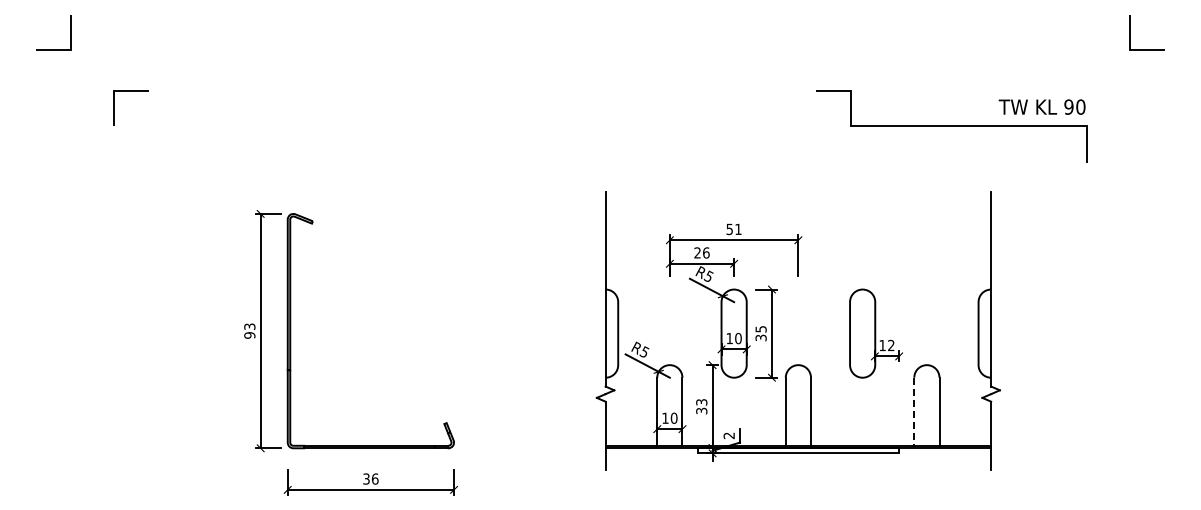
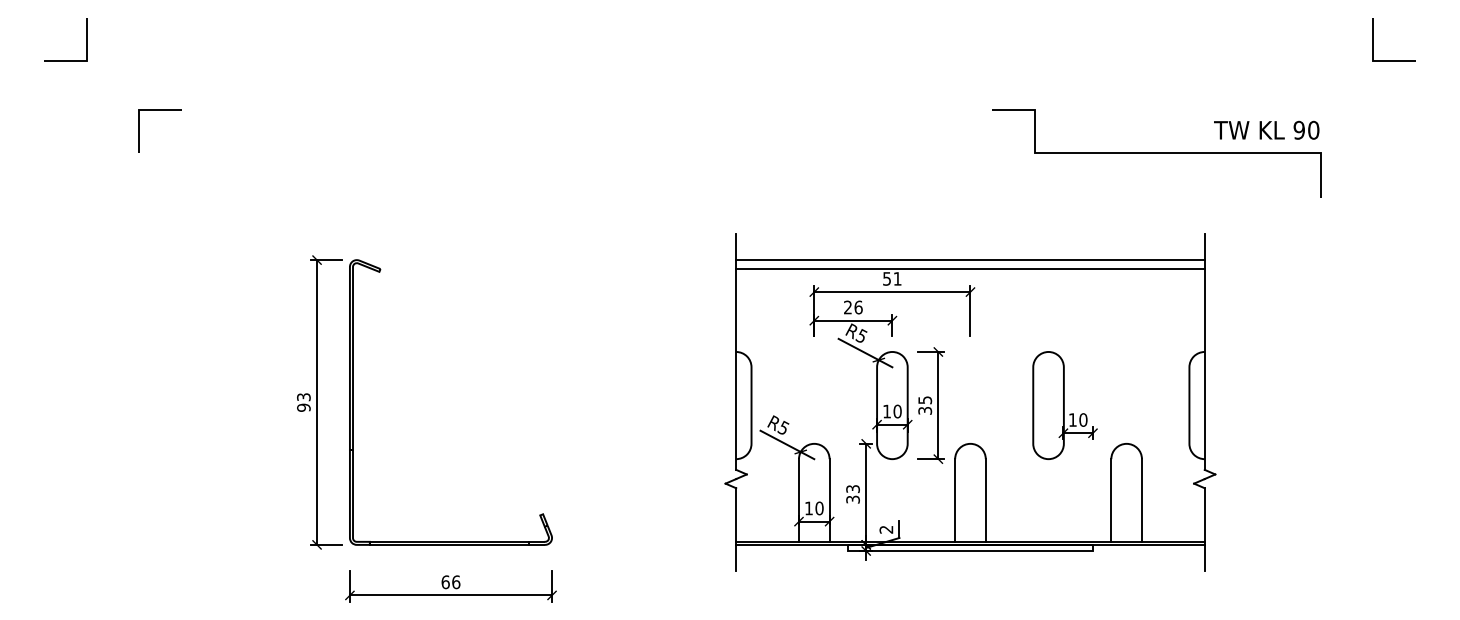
line: (798, 213) -> (970, 259), added
line: (798, 221) -> (970, 269), added
text: (891, 345) -> (1083, 419), 12 -> 10
line: (914, 412) -> (1111, 501), dashed -> solid
text: (366, 478) -> (445, 581), 36 -> 66

